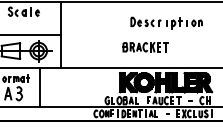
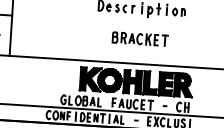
part: (145, 47) -> (139, 39), moved

